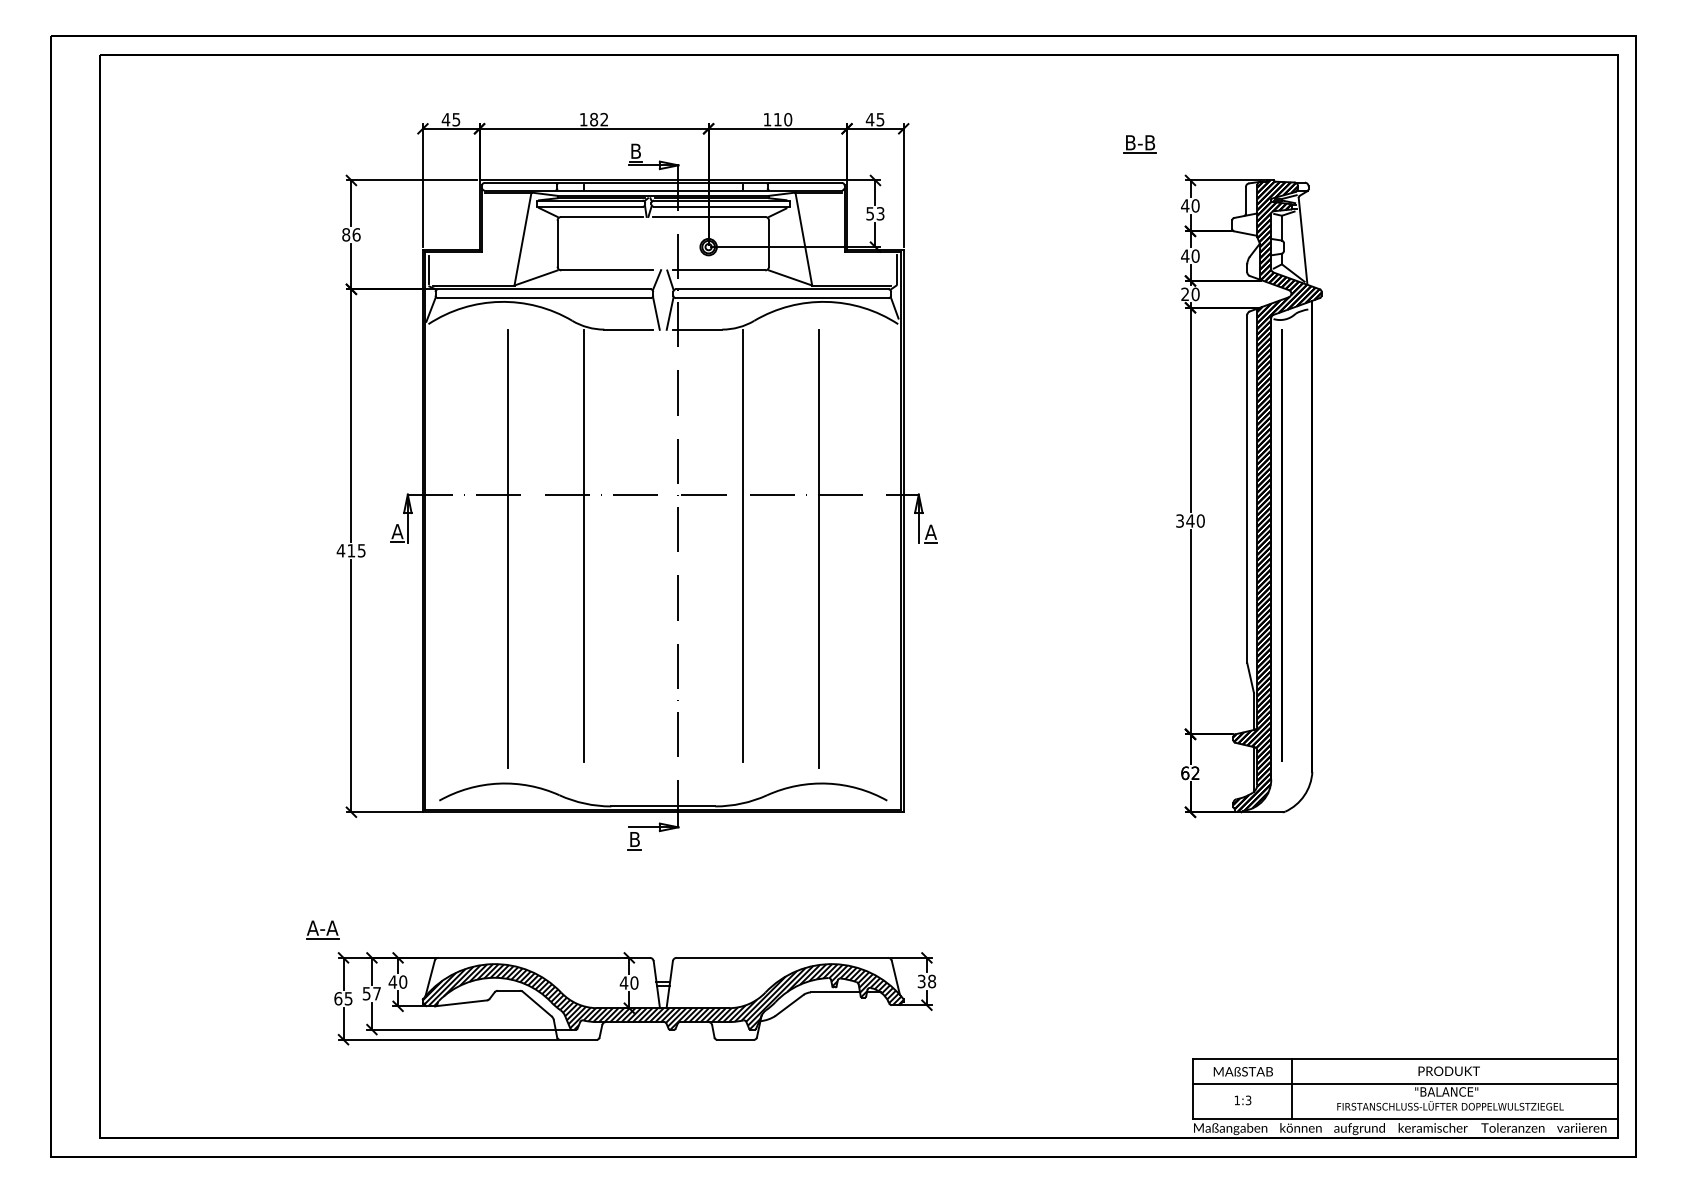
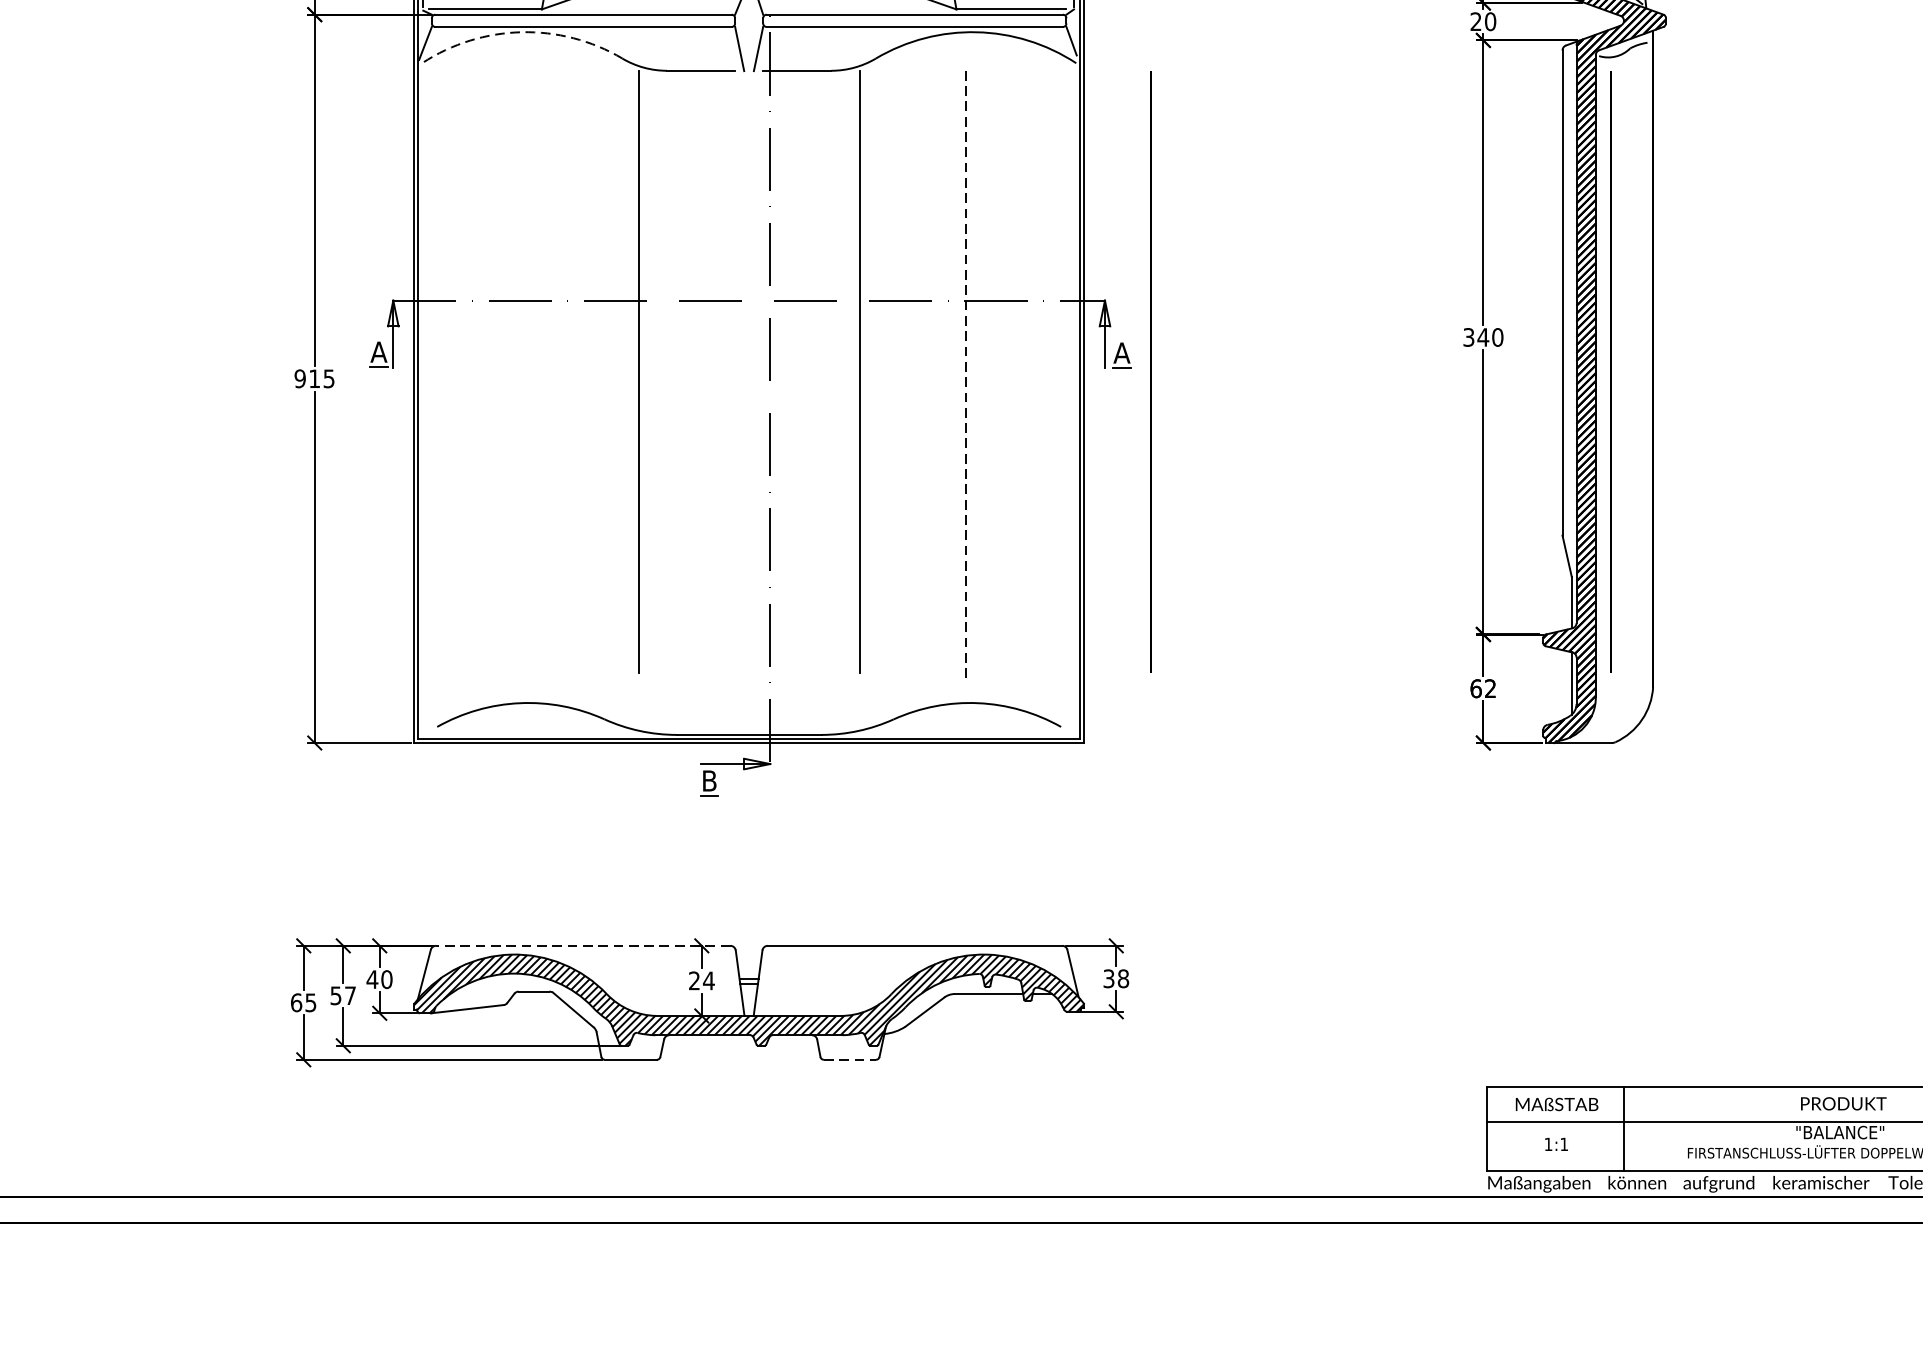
arc: (499, 301) -> (520, 31), solid -> dashed
line: (951, 545) -> (1150, 371), added
line: (507, 548) -> (532, 375), removed
line: (818, 549) -> (965, 377), solid -> dashed
text: (340, 550) -> (299, 378), 415 -> 915
part: (322, 929) -> (274, 906), removed
line: (544, 957) -> (583, 945), solid -> dashed
text: (628, 982) -> (700, 980), 40 -> 24
line: (735, 1039) -> (849, 1059), solid -> dashed
text: (1248, 1100) -> (1564, 1144), 1:3 -> 1:1

